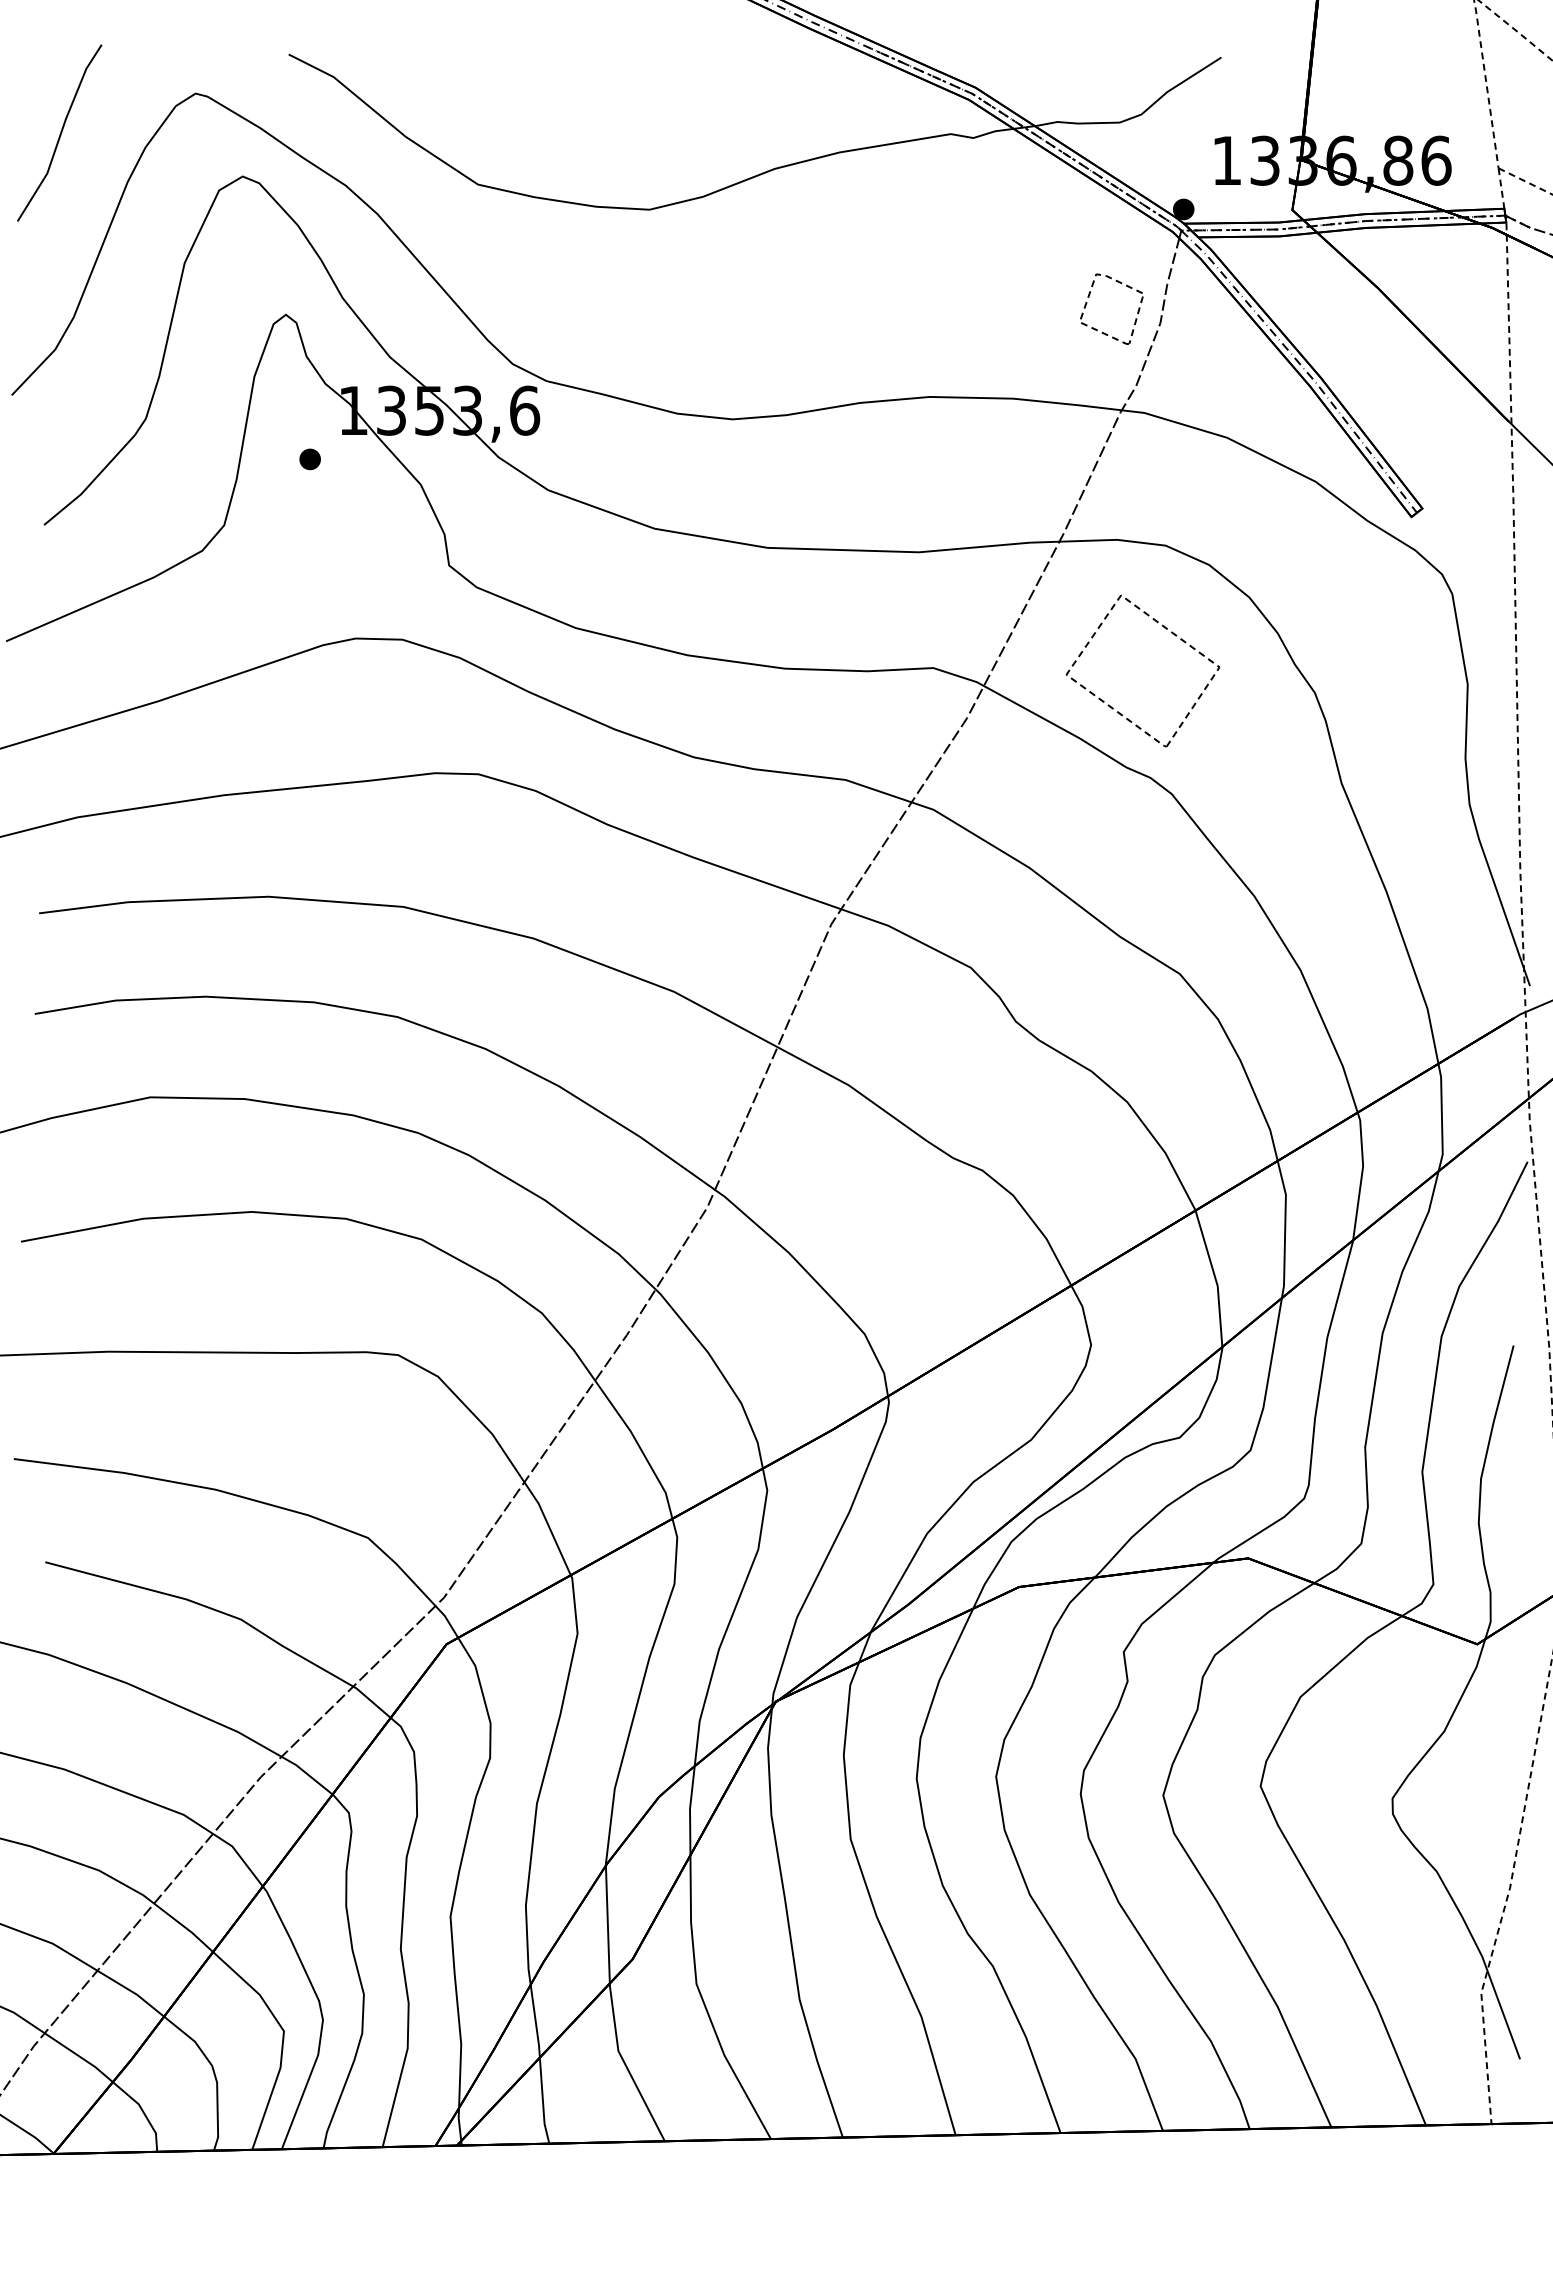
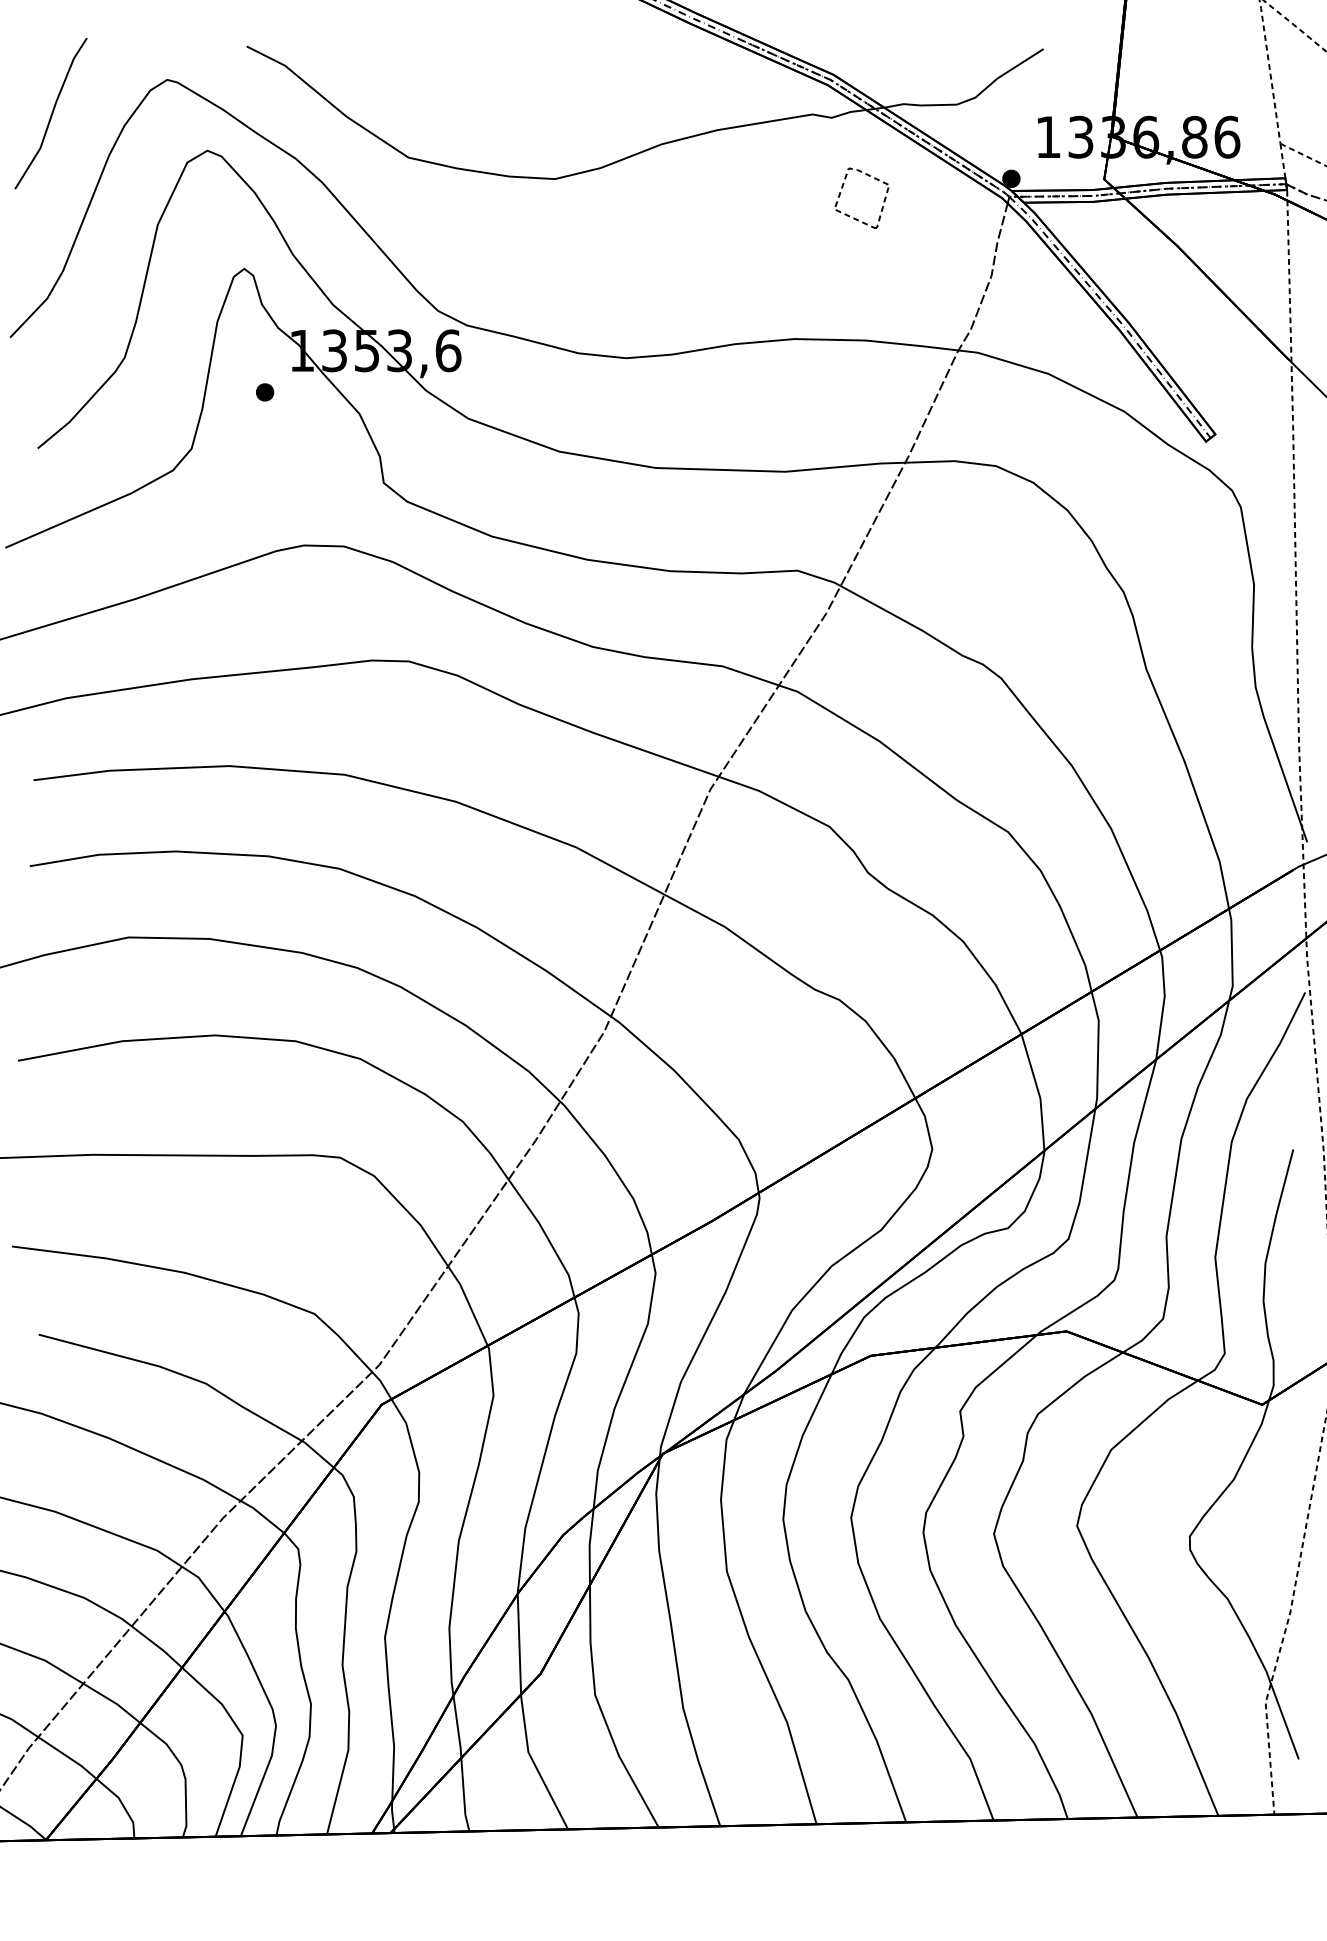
part: (1087, 303) -> (841, 193), moved
part: (1172, 634) -> (1001, 542), removed

